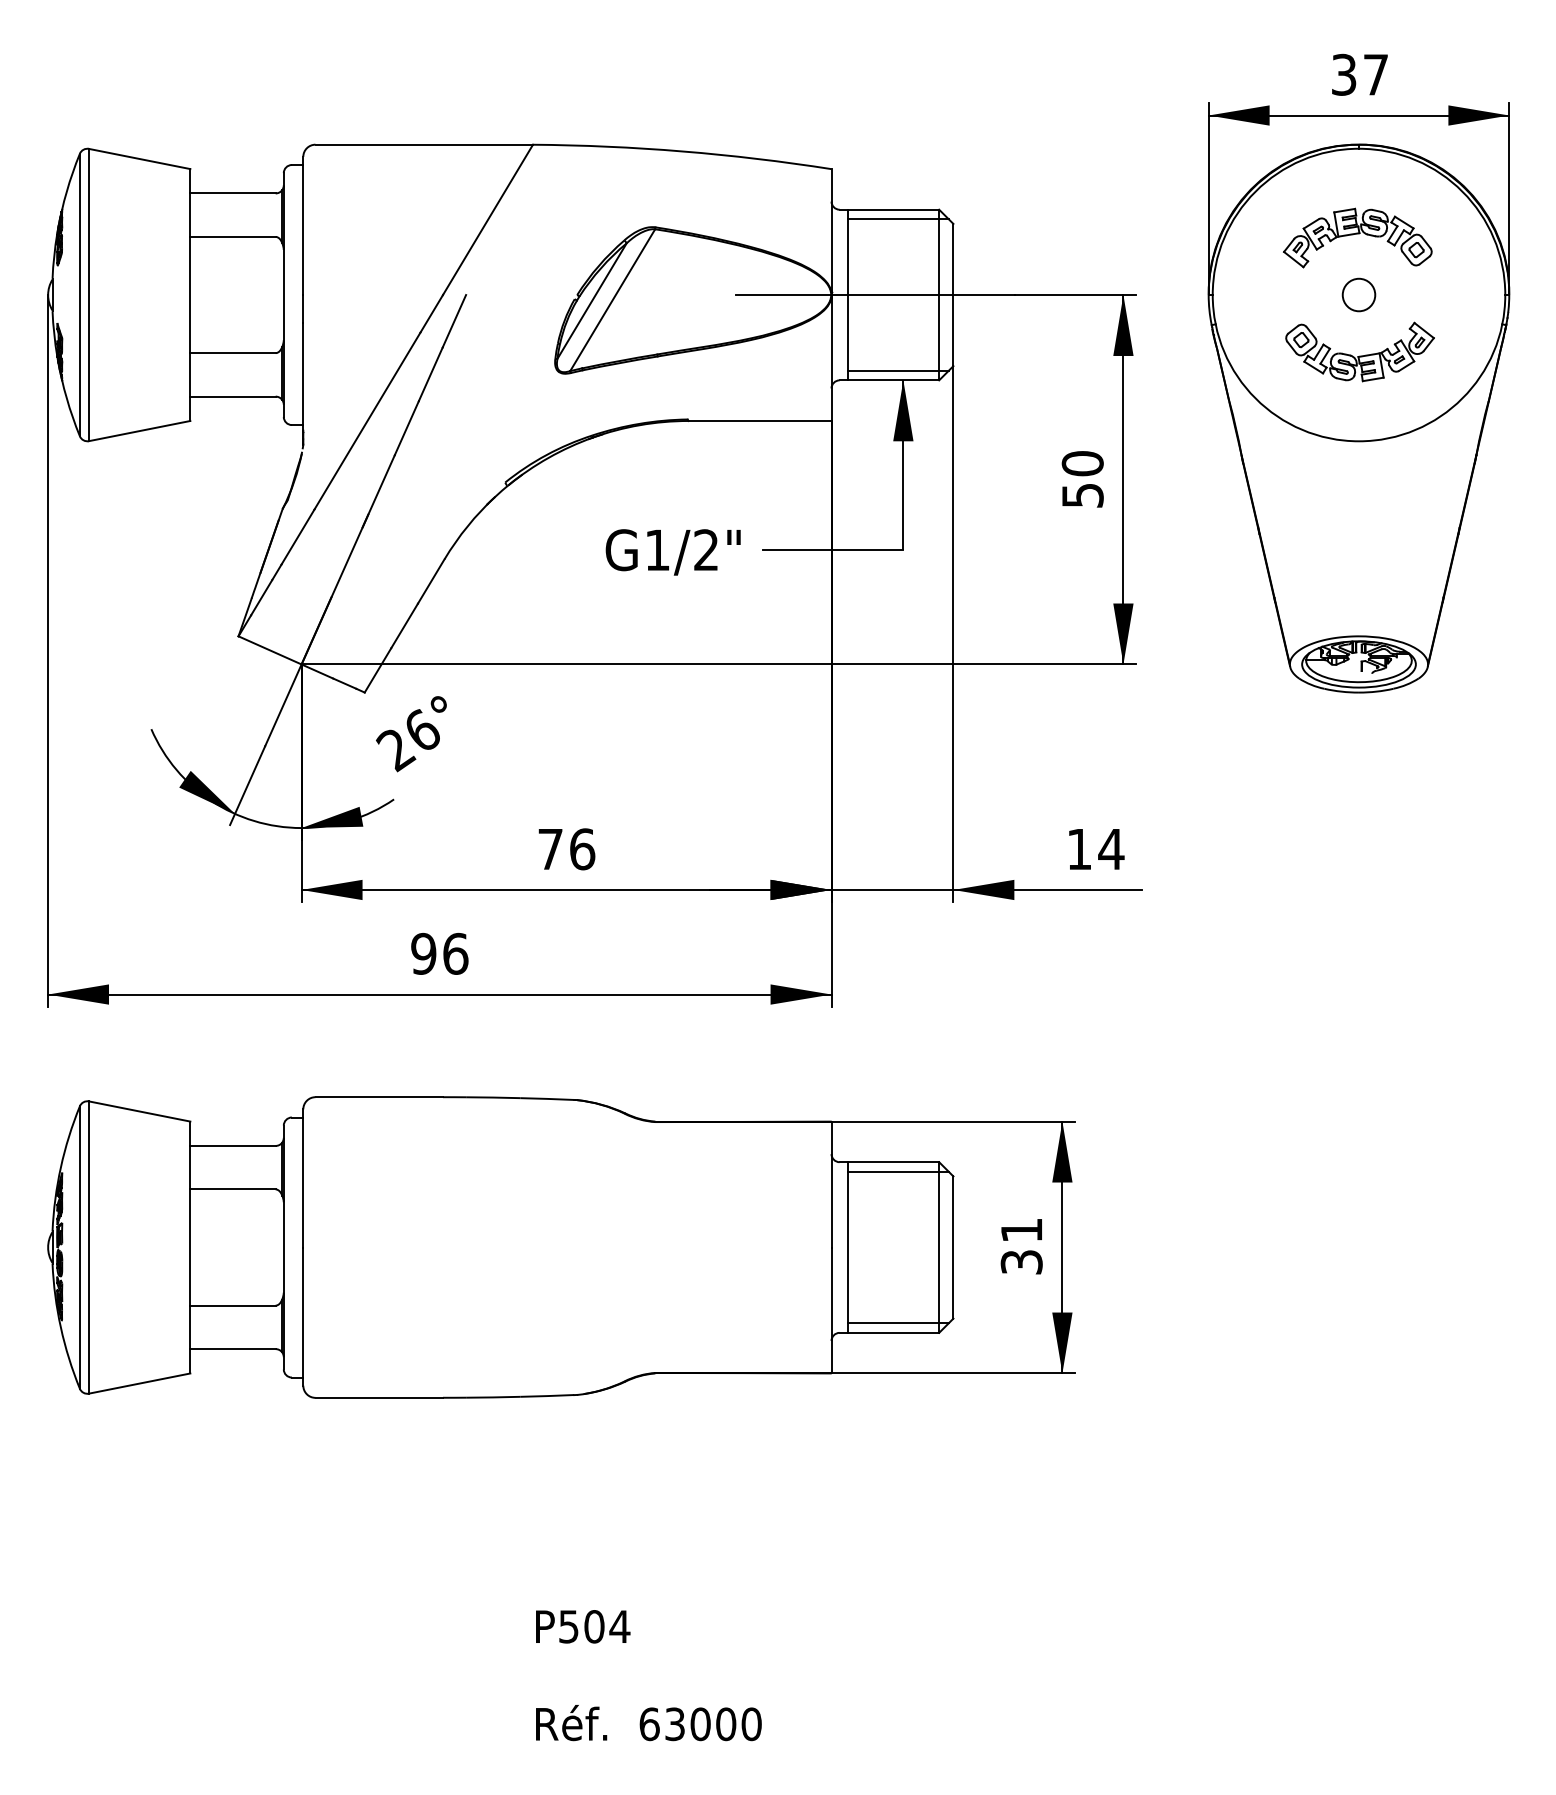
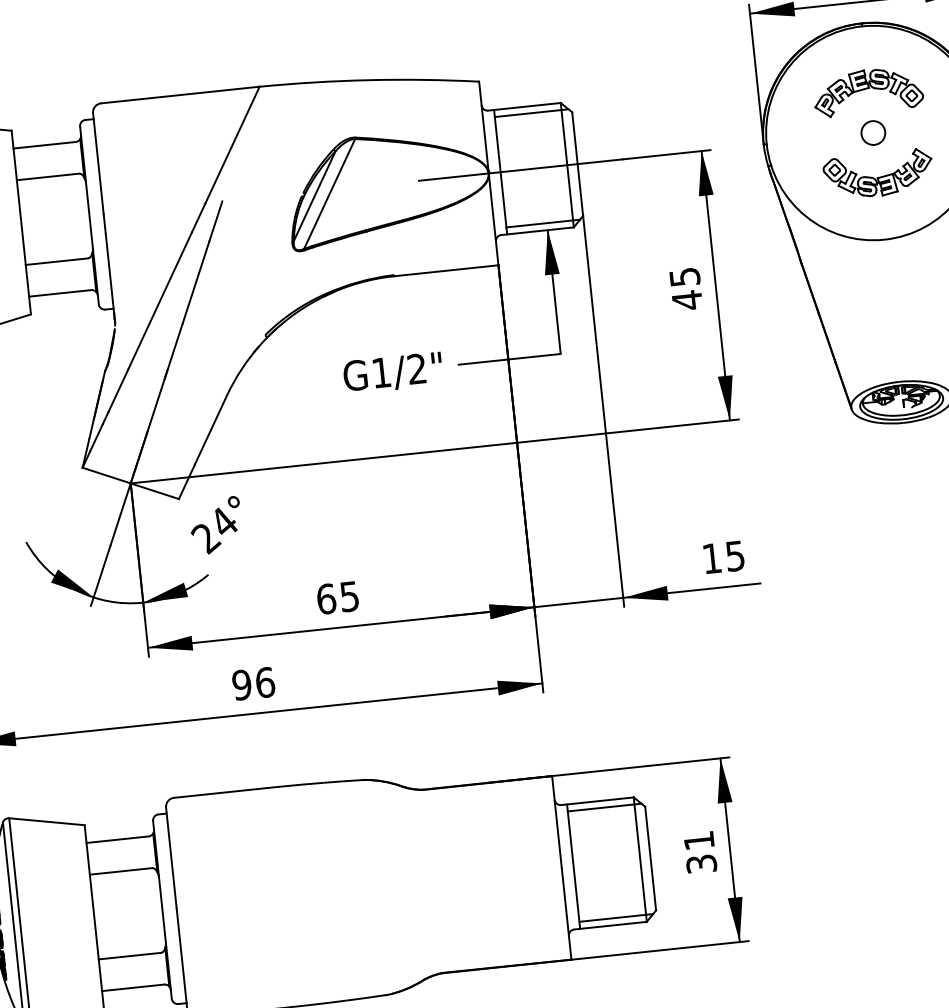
text: (1082, 479) -> (685, 288), 50 -> 45
text: (422, 729) -> (223, 521), 26° -> 24°
text: (566, 849) -> (338, 598), 76 -> 65
text: (1111, 849) -> (735, 556), 14 -> 15

